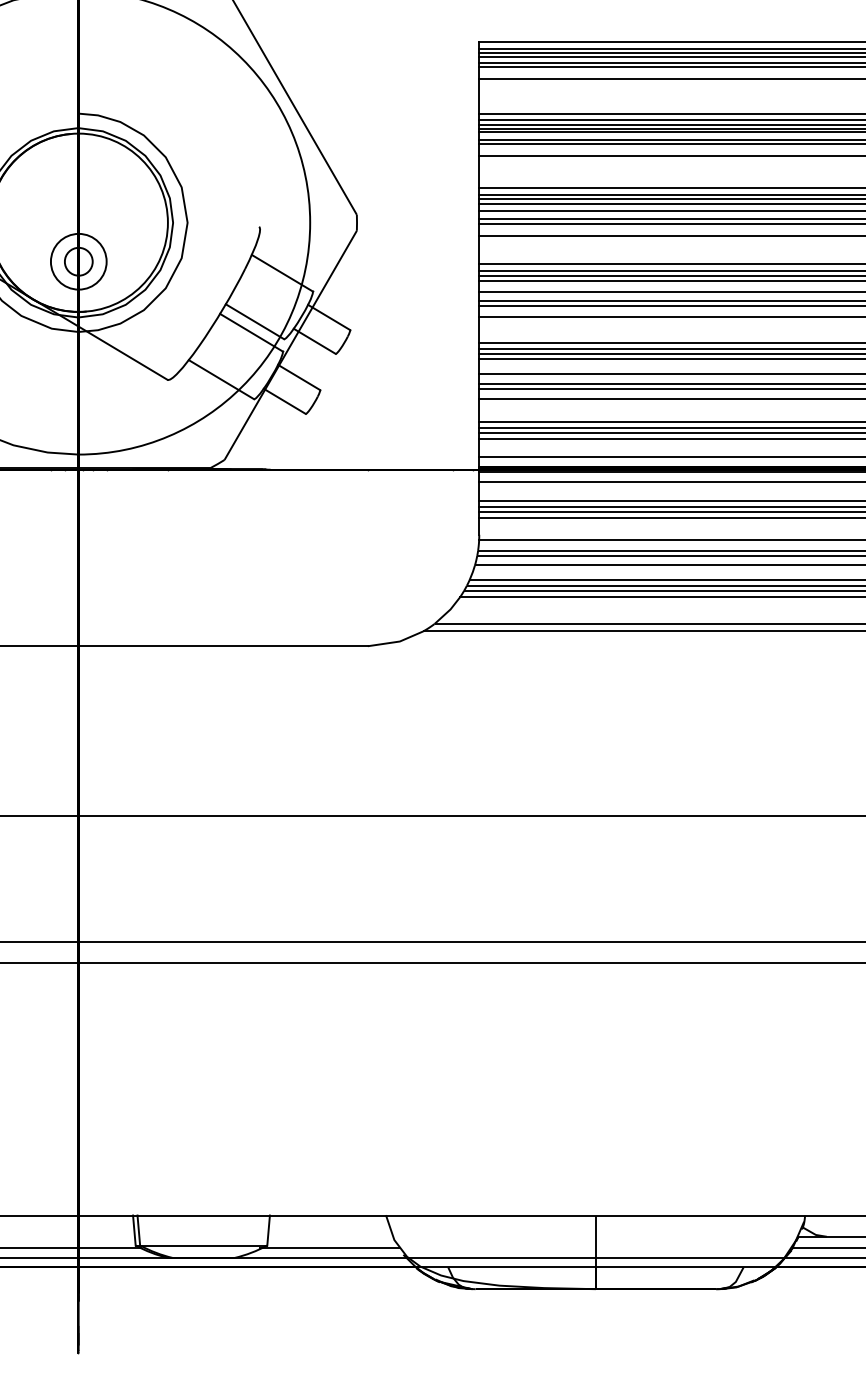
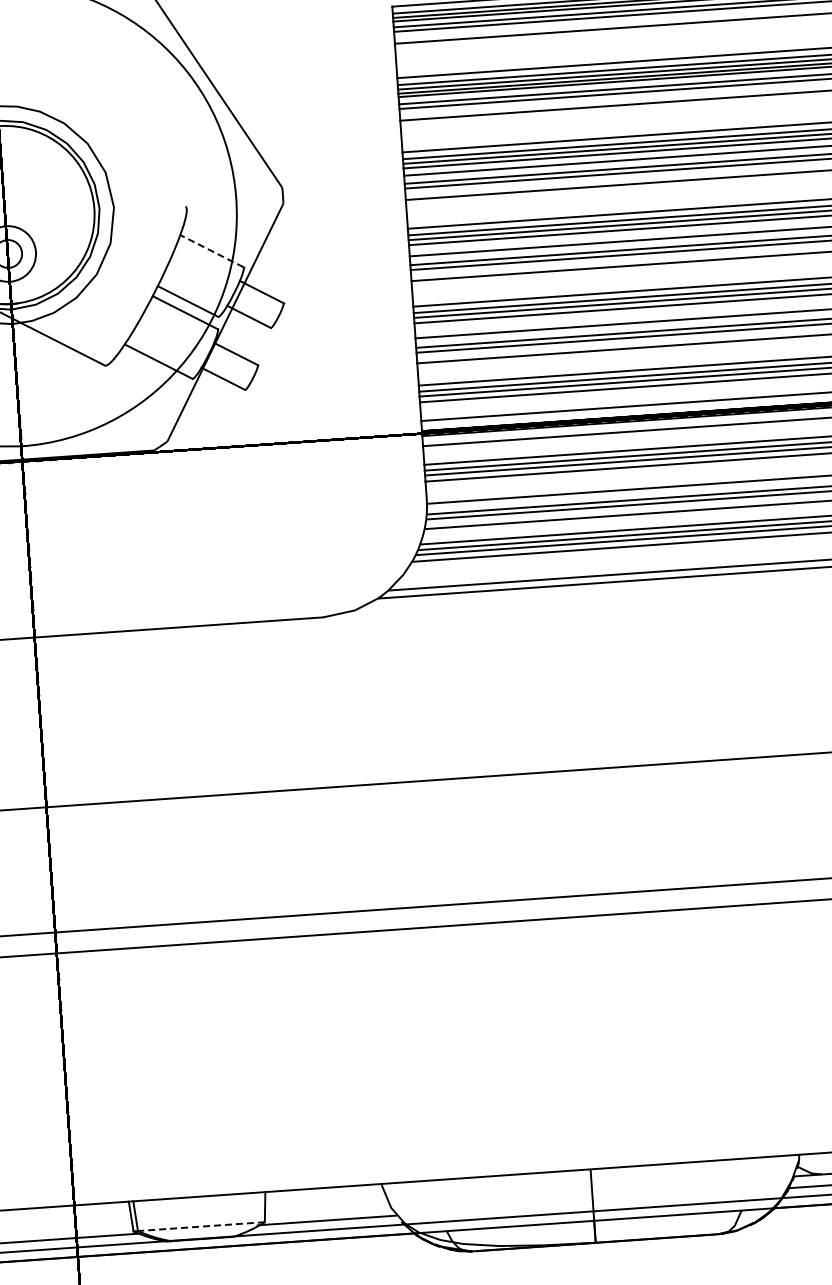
line: (281, 272) -> (211, 250), solid -> dashed
line: (203, 1245) -> (201, 1226), solid -> dashed

